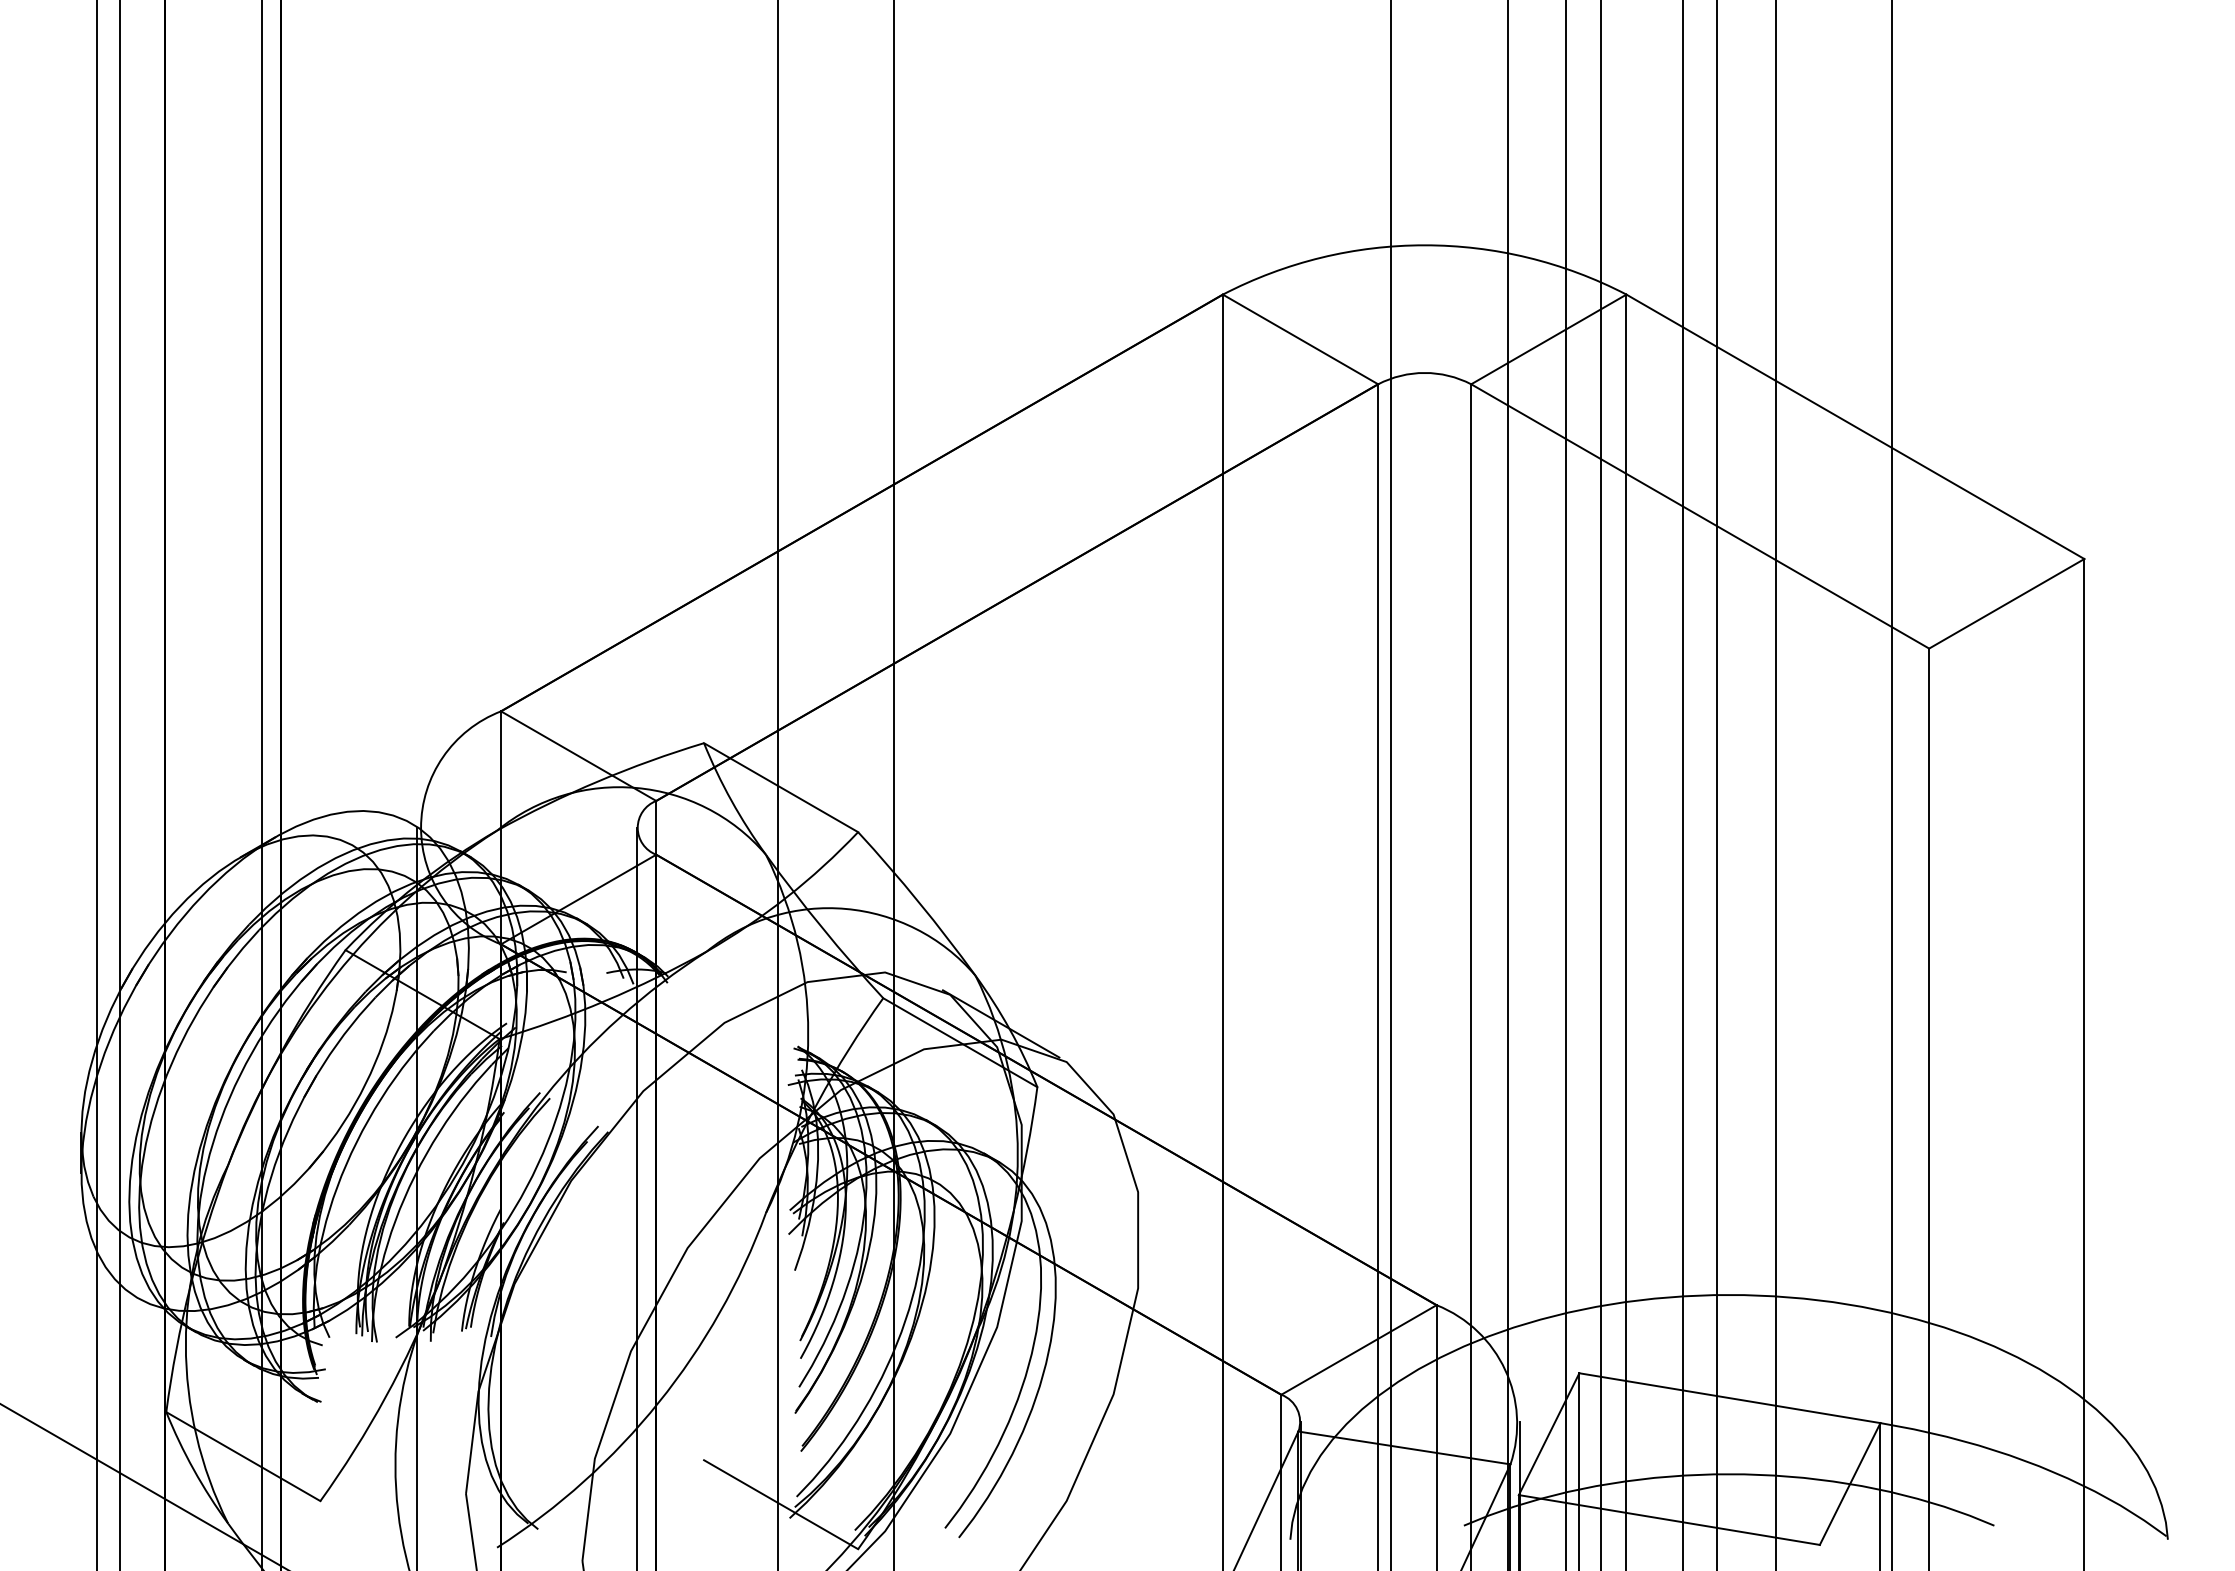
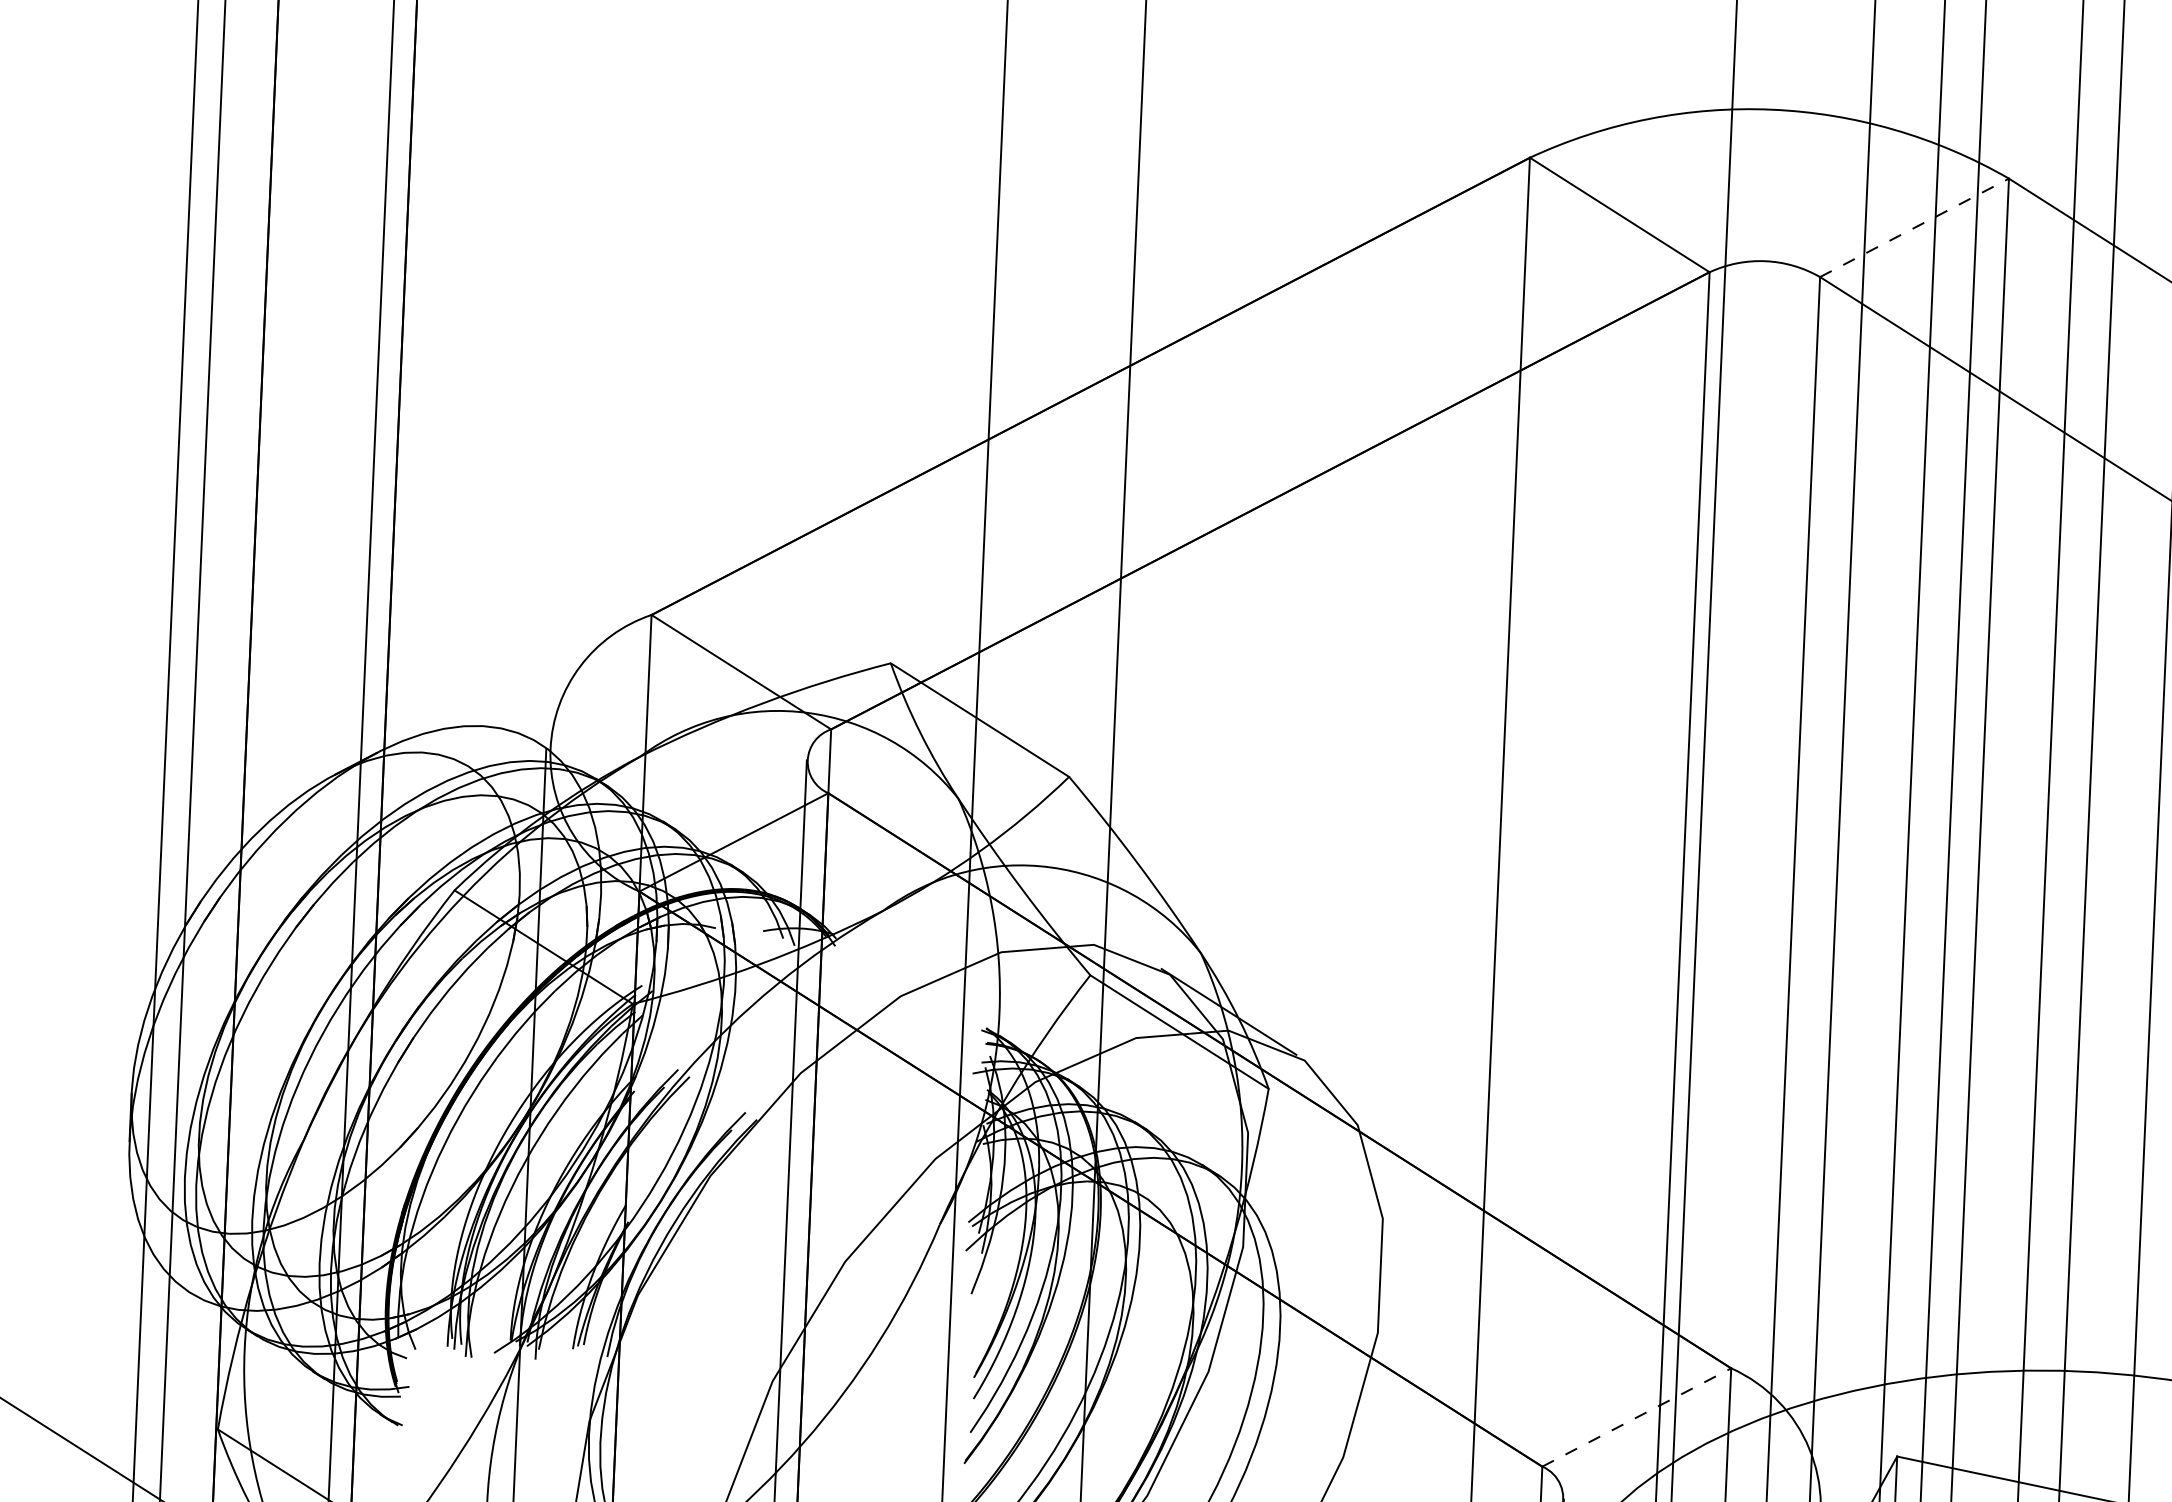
line: (1548, 339) -> (1914, 227), solid -> dashed
line: (1358, 1349) -> (1636, 1416), solid -> dashed

